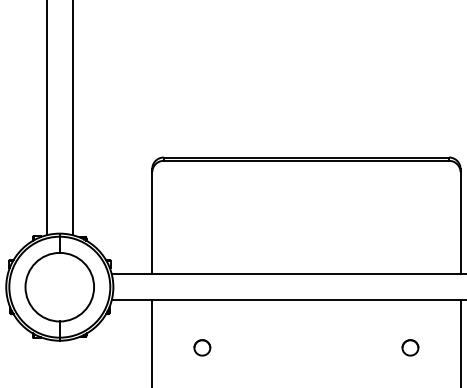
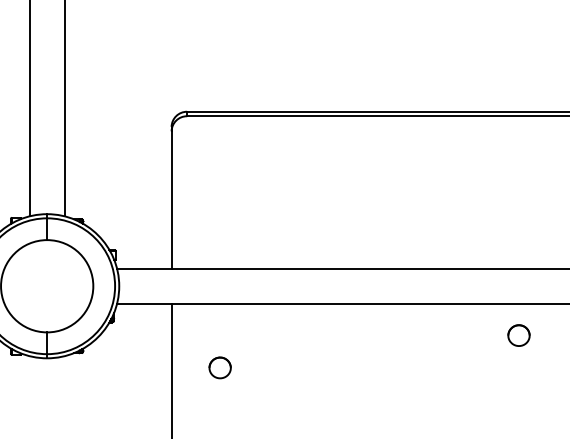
part: (202, 347) -> (220, 367), moved
part: (410, 347) -> (519, 335), moved

